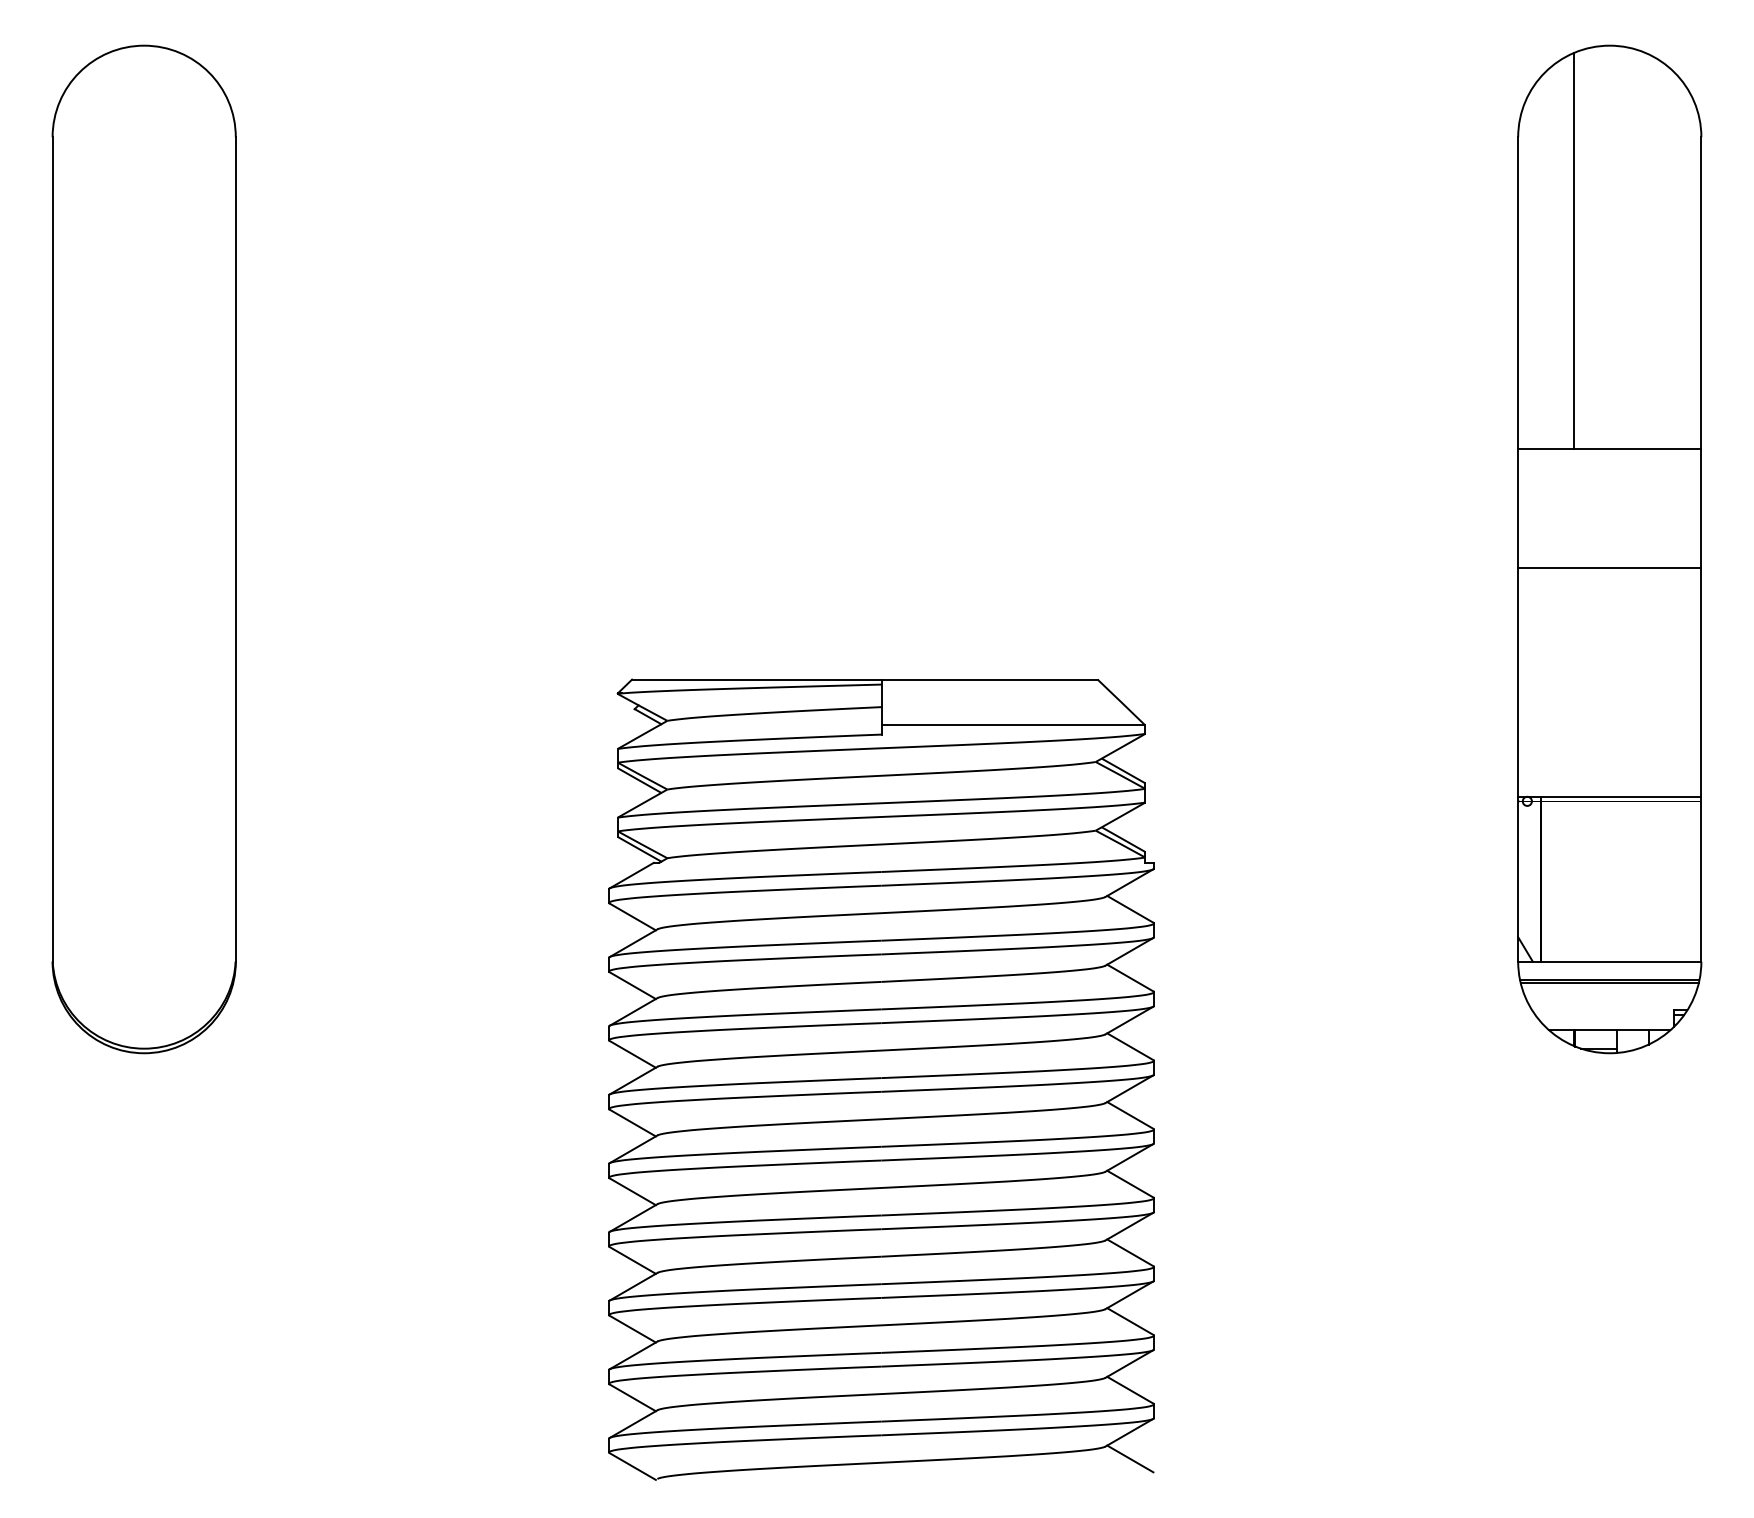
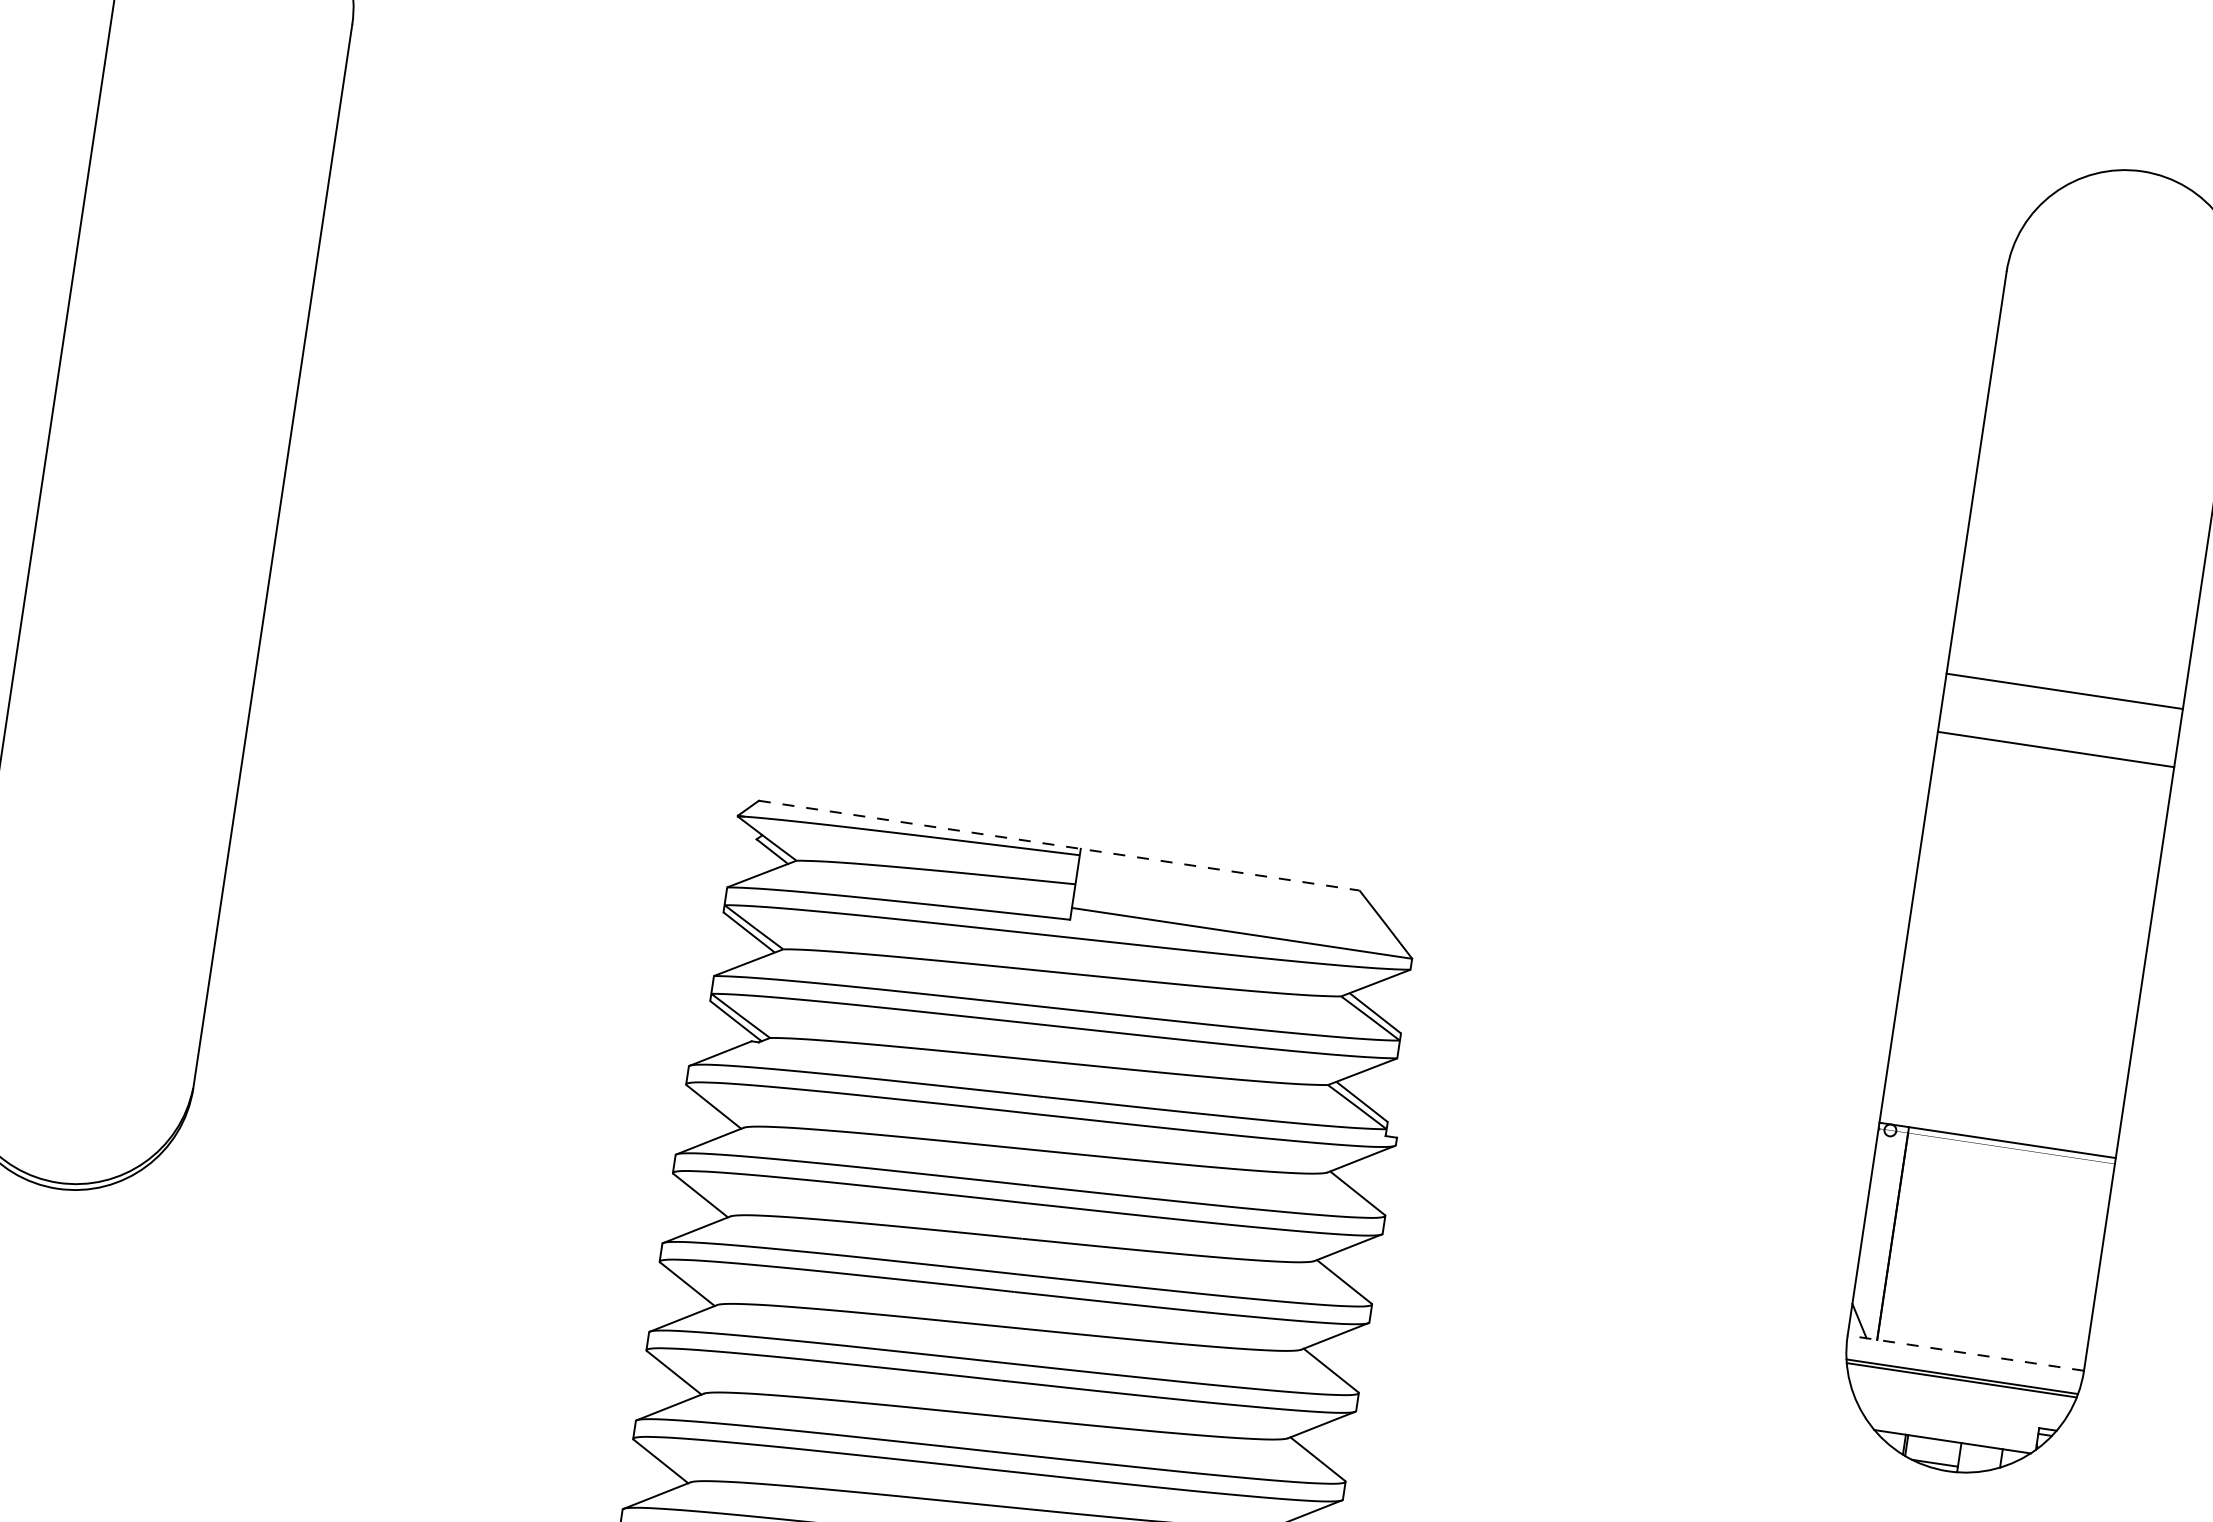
line: (1573, 250) -> (2056, 428), removed
line: (1609, 567) -> (2055, 749), moved
line: (864, 679) -> (1058, 845), solid -> dashed
line: (1609, 961) -> (1965, 1352), solid -> dashed

